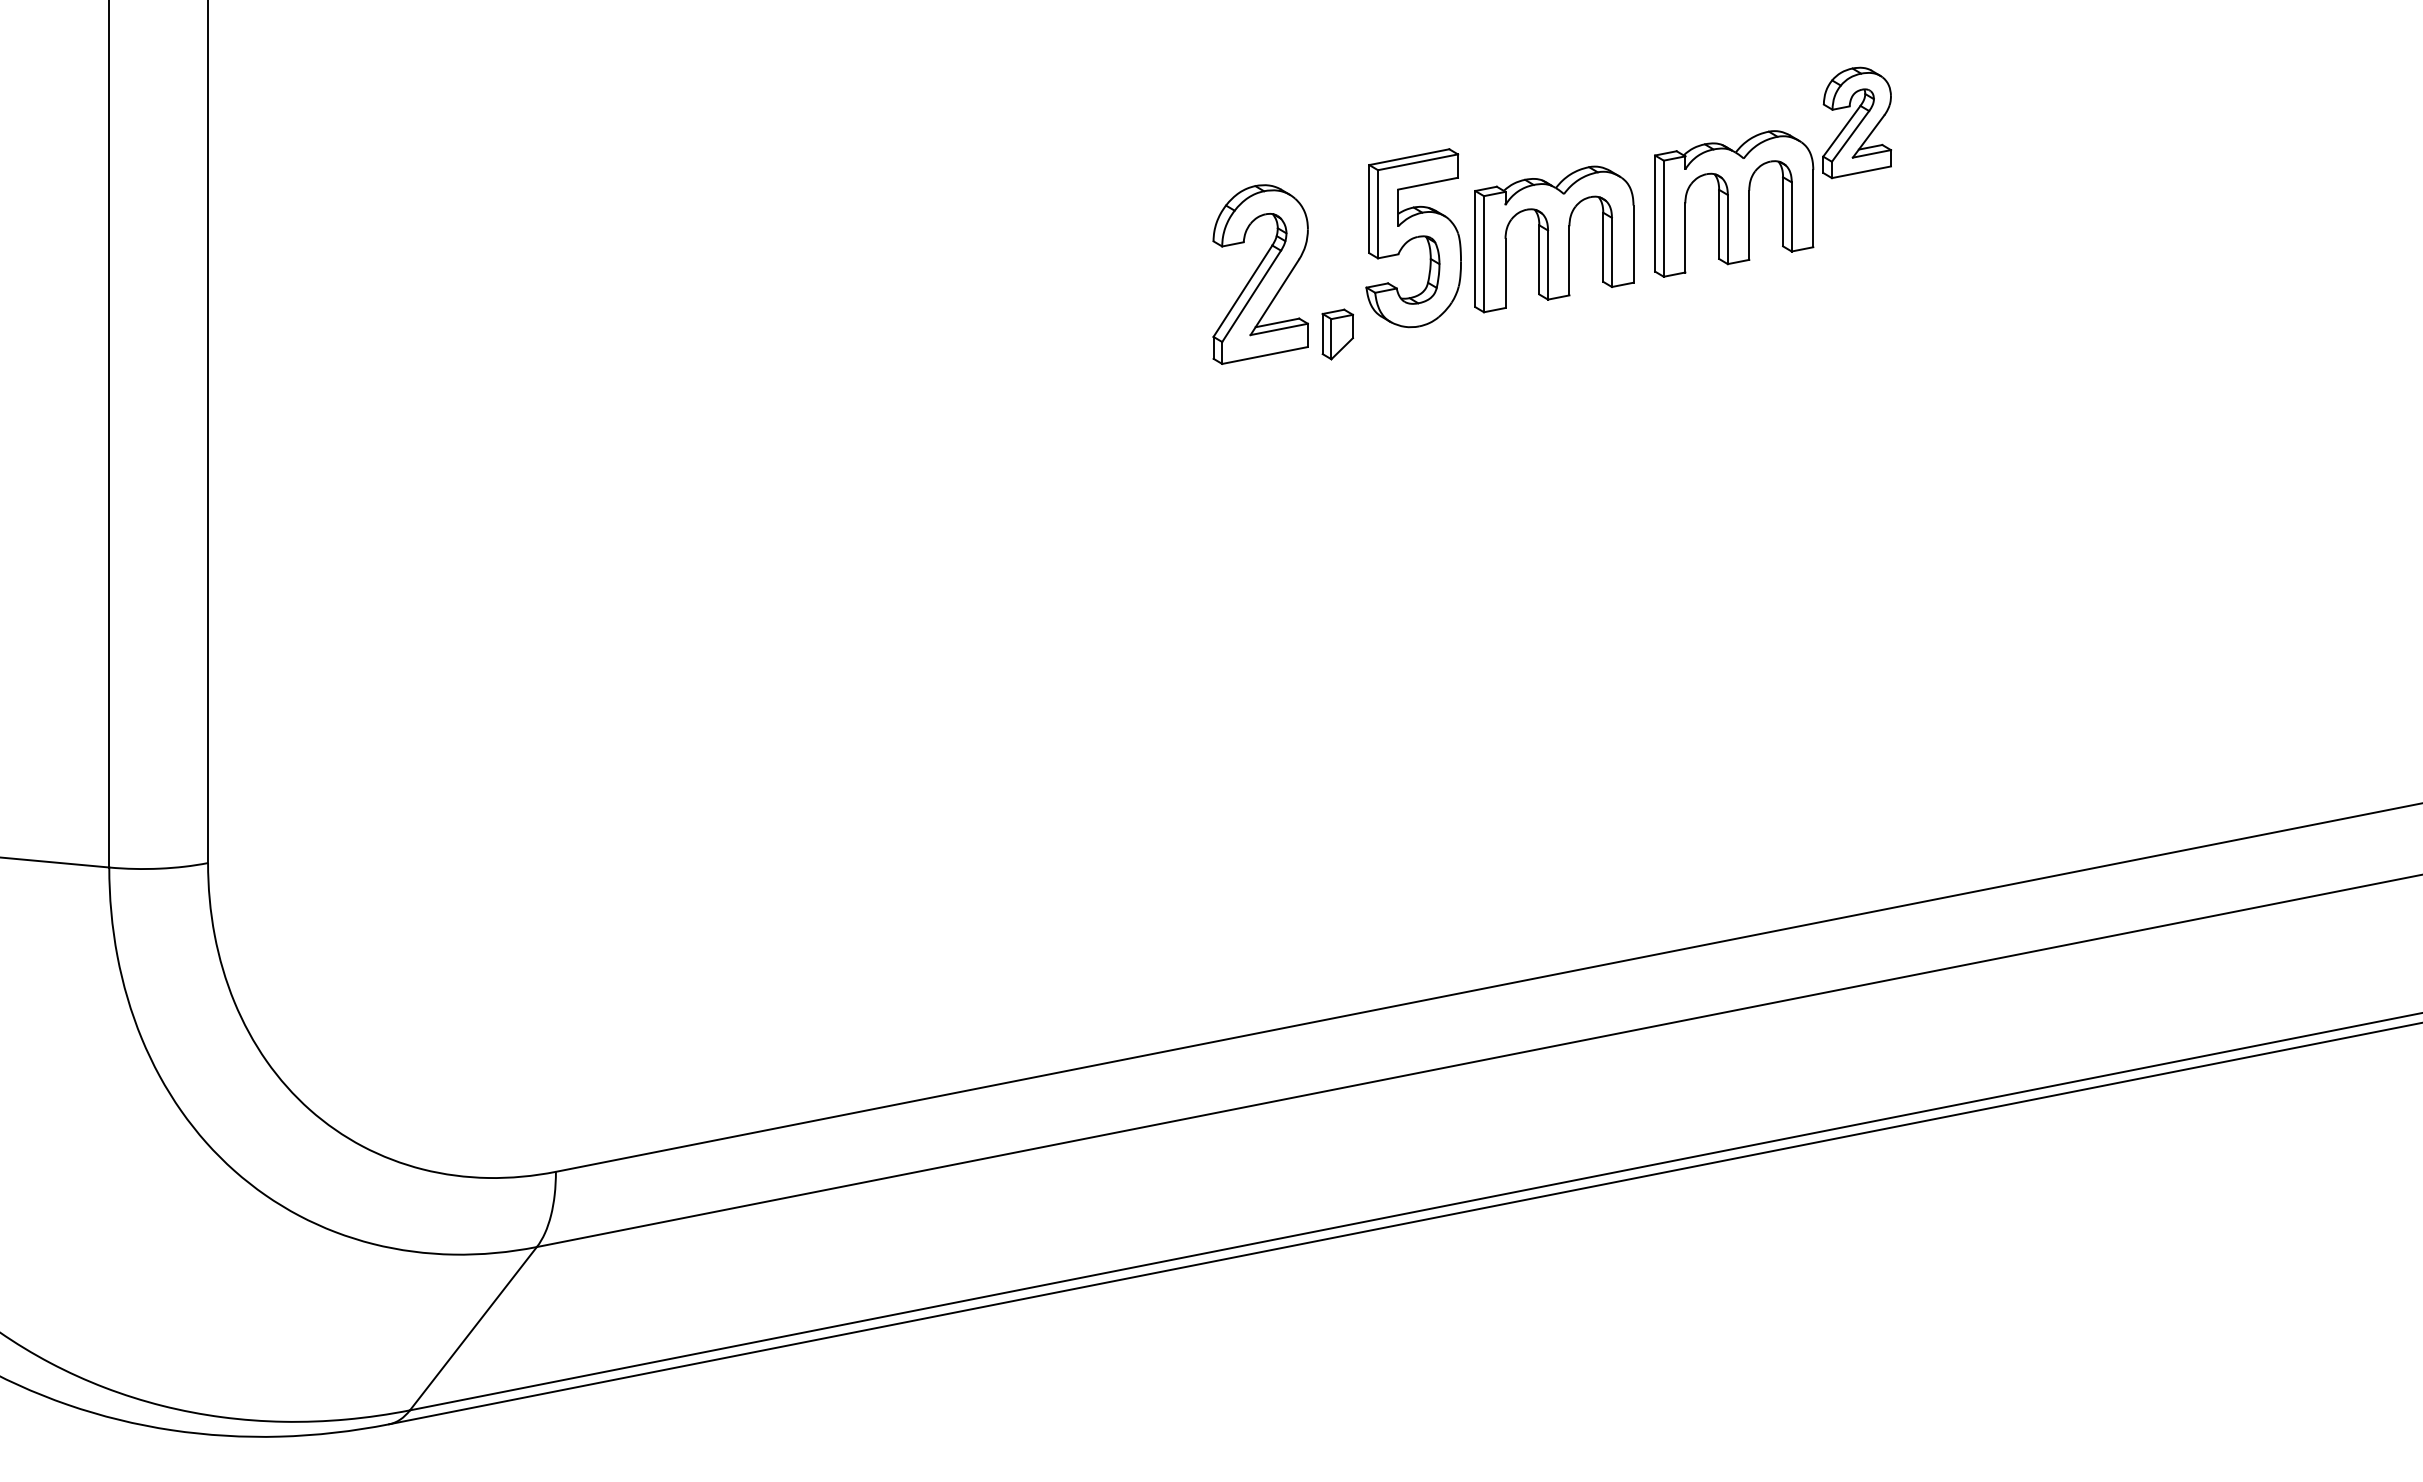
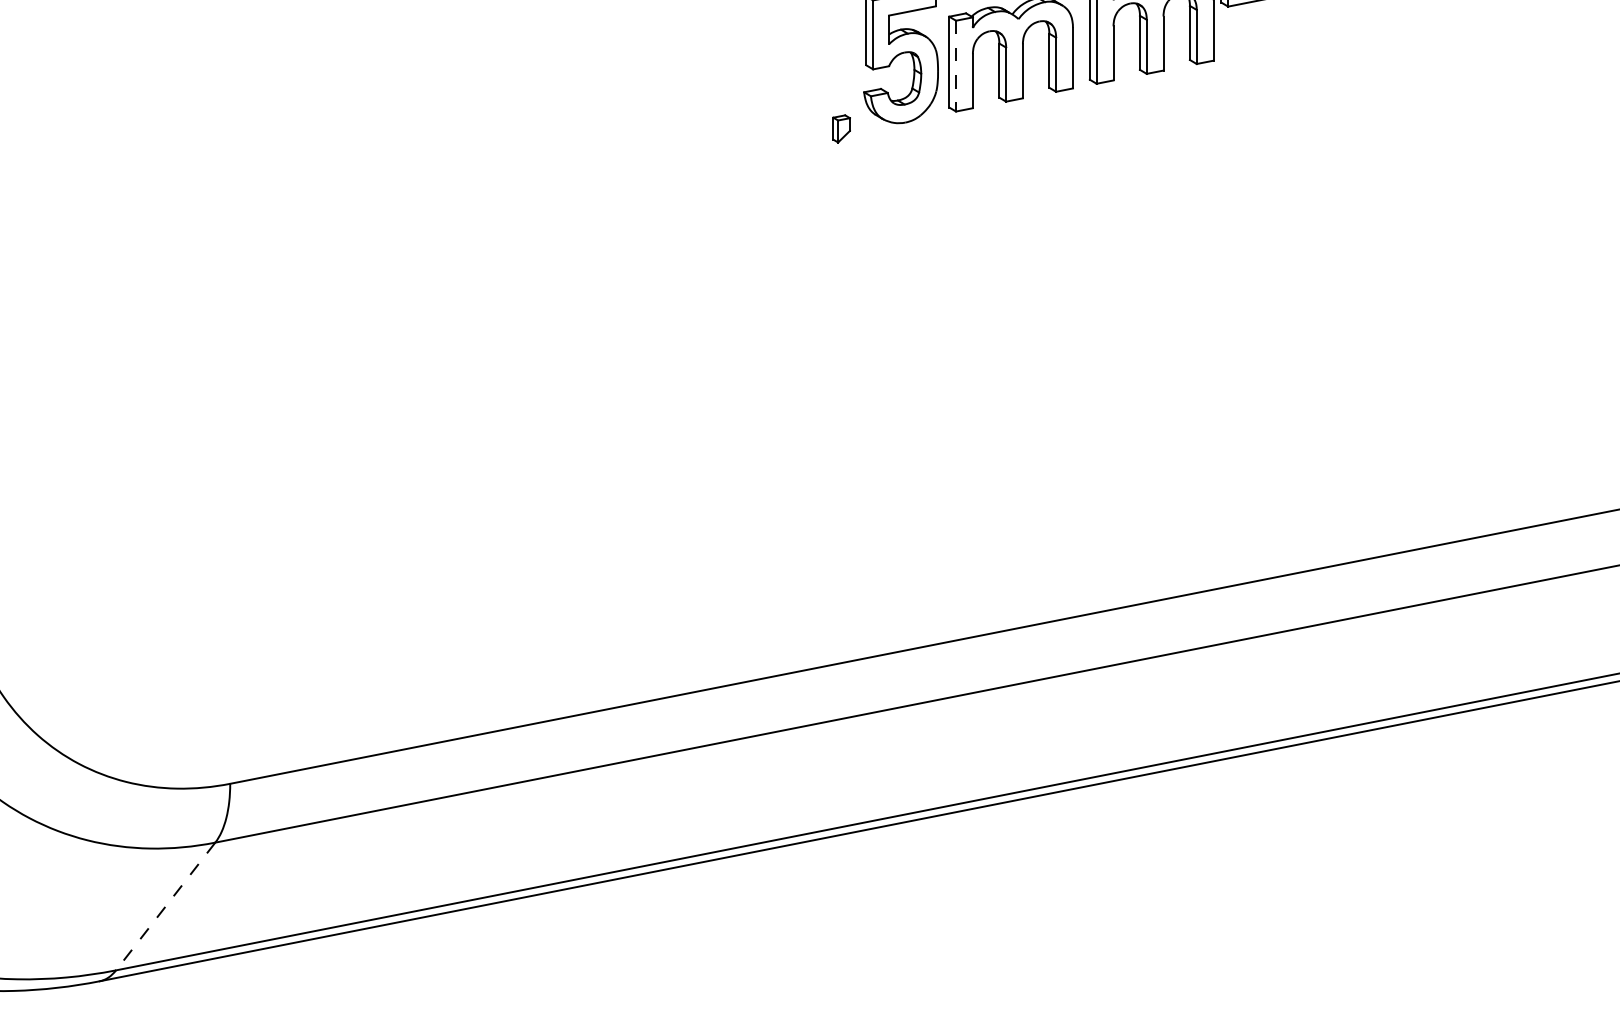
line: (1484, 254) -> (956, 66), solid -> dashed
part: (1260, 274) -> (781, 82), removed
part: (1337, 334) -> (841, 128), size x0.7
line: (473, 1329) -> (165, 907), solid -> dashed

